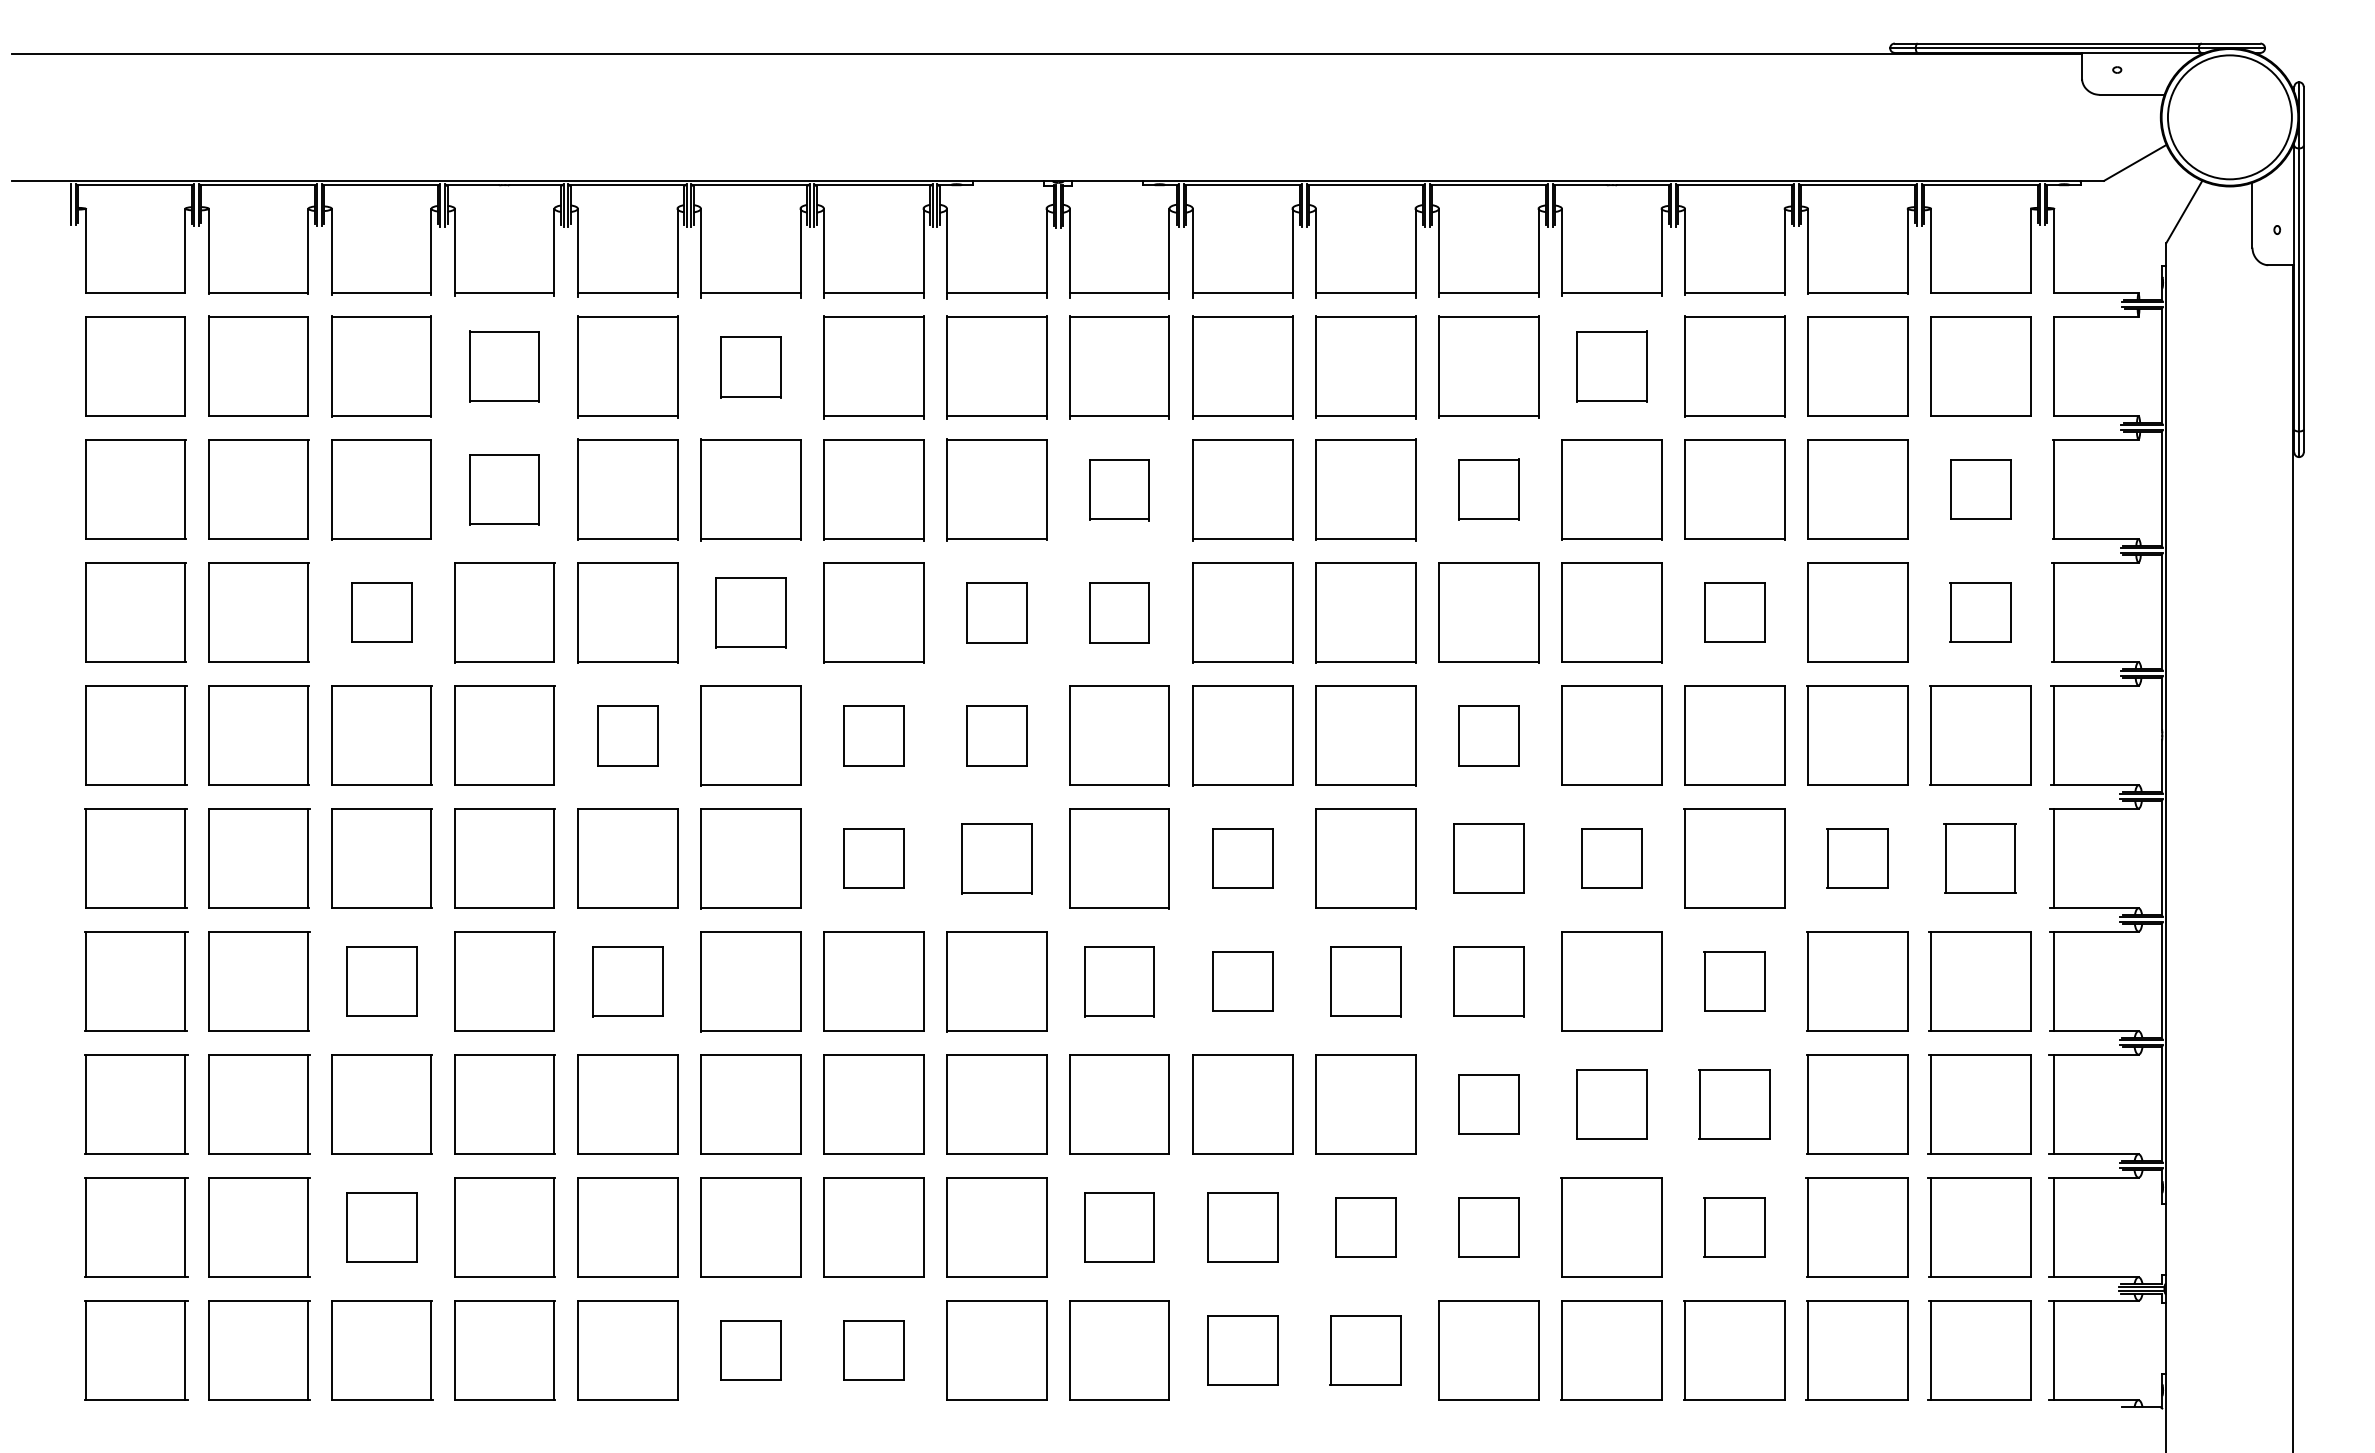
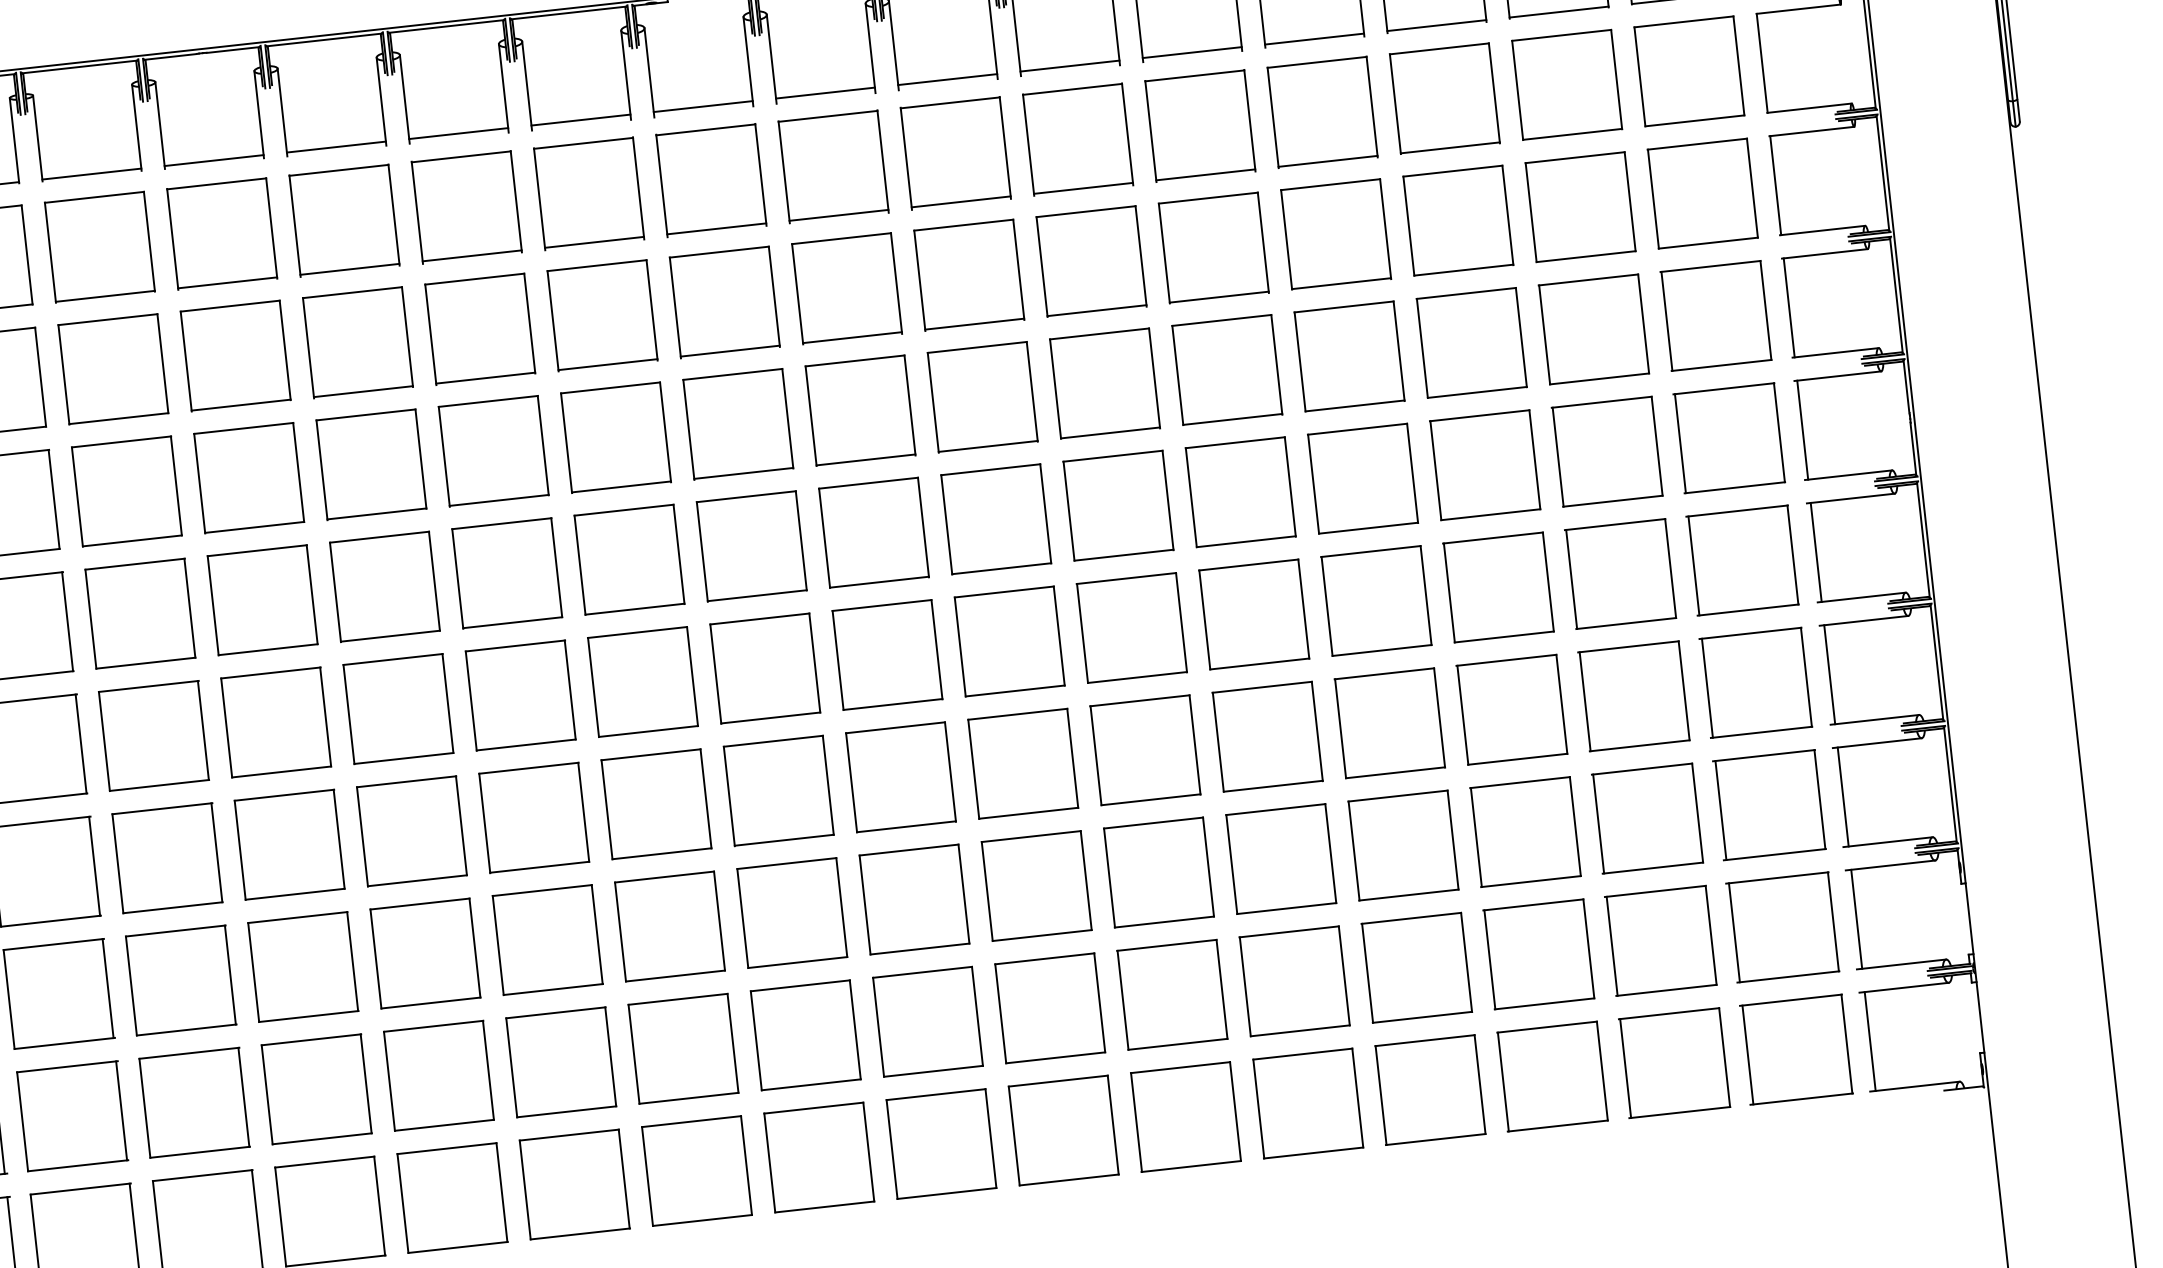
part: (504, 366) -> (222, 233), size x1.43
part: (1611, 366) -> (1322, 112), size x1.43
part: (750, 367) -> (466, 207), size x1.67
part: (504, 489) -> (235, 355), size x1.43
part: (1119, 489) -> (846, 288), size x1.67
part: (1488, 489) -> (1213, 247), size x1.67
part: (1980, 489) -> (1702, 193), size x1.67
part: (381, 612) -> (126, 491), size x1.67
part: (750, 612) -> (493, 451), size x1.43
part: (996, 612) -> (738, 424), size x1.67
part: (1119, 612) -> (860, 410), size x1.67
part: (1734, 612) -> (1471, 343), size x1.67
part: (1980, 612) -> (1716, 316), size x1.67
part: (627, 735) -> (384, 586), size x1.67
part: (873, 735) -> (629, 559), size x1.67
part: (996, 735) -> (751, 546), size x1.67
part: (1488, 735) -> (1240, 492), size x1.67
part: (873, 858) -> (642, 682), size x1.67
part: (996, 858) -> (765, 668), size x1.43
part: (1242, 858) -> (1009, 641), size x1.67
part: (1488, 858) -> (1254, 614), size x1.43
part: (1611, 858) -> (1376, 601), size x1.67
part: (1857, 858) -> (1620, 574), size x1.67
part: (1979, 858) -> (1742, 560), size x1.43
part: (381, 981) -> (167, 858), size x1.43
part: (627, 981) -> (411, 831), size x1.43
part: (1119, 981) -> (900, 777), size x1.43
part: (1242, 981) -> (1023, 763), size x1.67
part: (1365, 981) -> (1145, 750), size x1.43
part: (1488, 981) -> (1267, 736), size x1.43
part: (1734, 981) -> (1512, 709), size x1.67
part: (1488, 1104) -> (1281, 859), size x1.67
part: (1611, 1104) -> (1403, 845), size x1.43
part: (1734, 1104) -> (1525, 832), size x1.43
part: (381, 1227) -> (194, 1102), size x1.43
part: (1119, 1227) -> (927, 1021), size x1.43
part: (1242, 1227) -> (1050, 1008), size x1.43
part: (1365, 1227) -> (1172, 994), size x1.67
part: (1488, 1227) -> (1294, 981), size x1.67
part: (1734, 1227) -> (1539, 954), size x1.67
part: (750, 1350) -> (574, 1184), size x1.67
part: (873, 1350) -> (696, 1171), size x1.67
part: (1242, 1350) -> (1063, 1130), size x1.43
part: (1365, 1350) -> (1185, 1117), size x1.43

